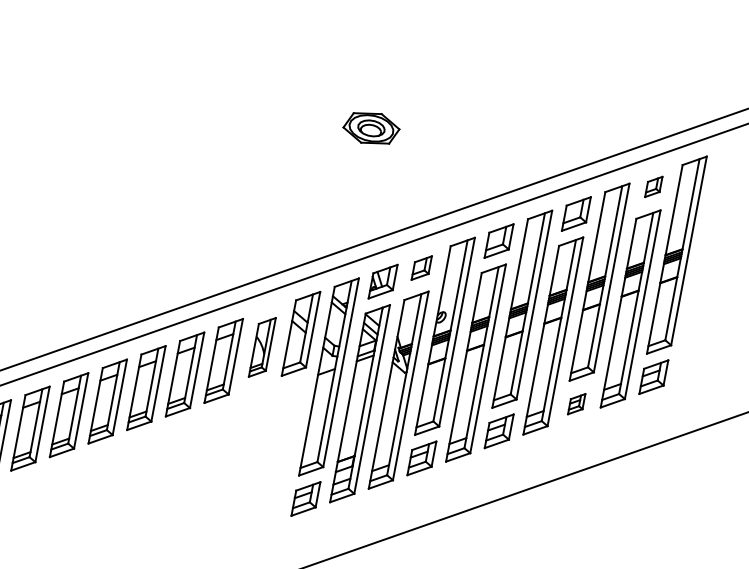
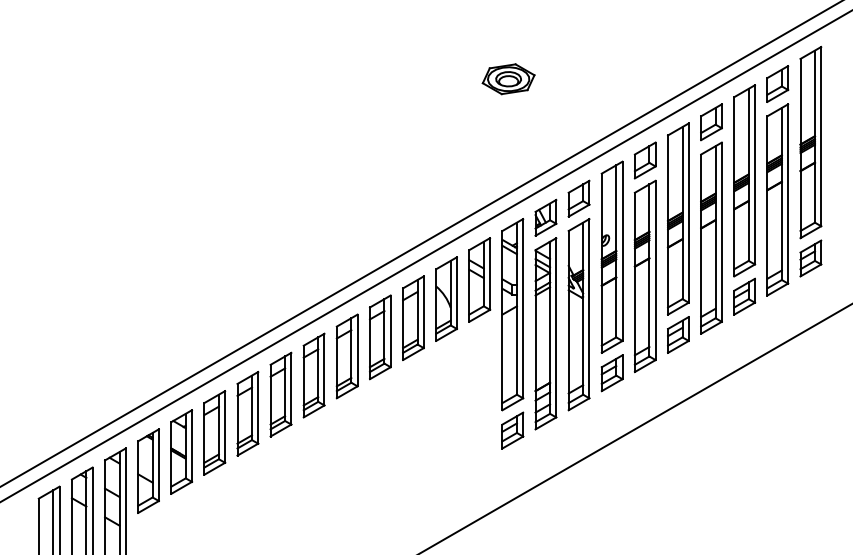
part: (653, 186) -> (777, 83), size x1.67
part: (421, 267) -> (578, 198), size x1.43
part: (262, 346) -> (446, 298), size x1.43
part: (576, 403) -> (744, 296), size x1.67

